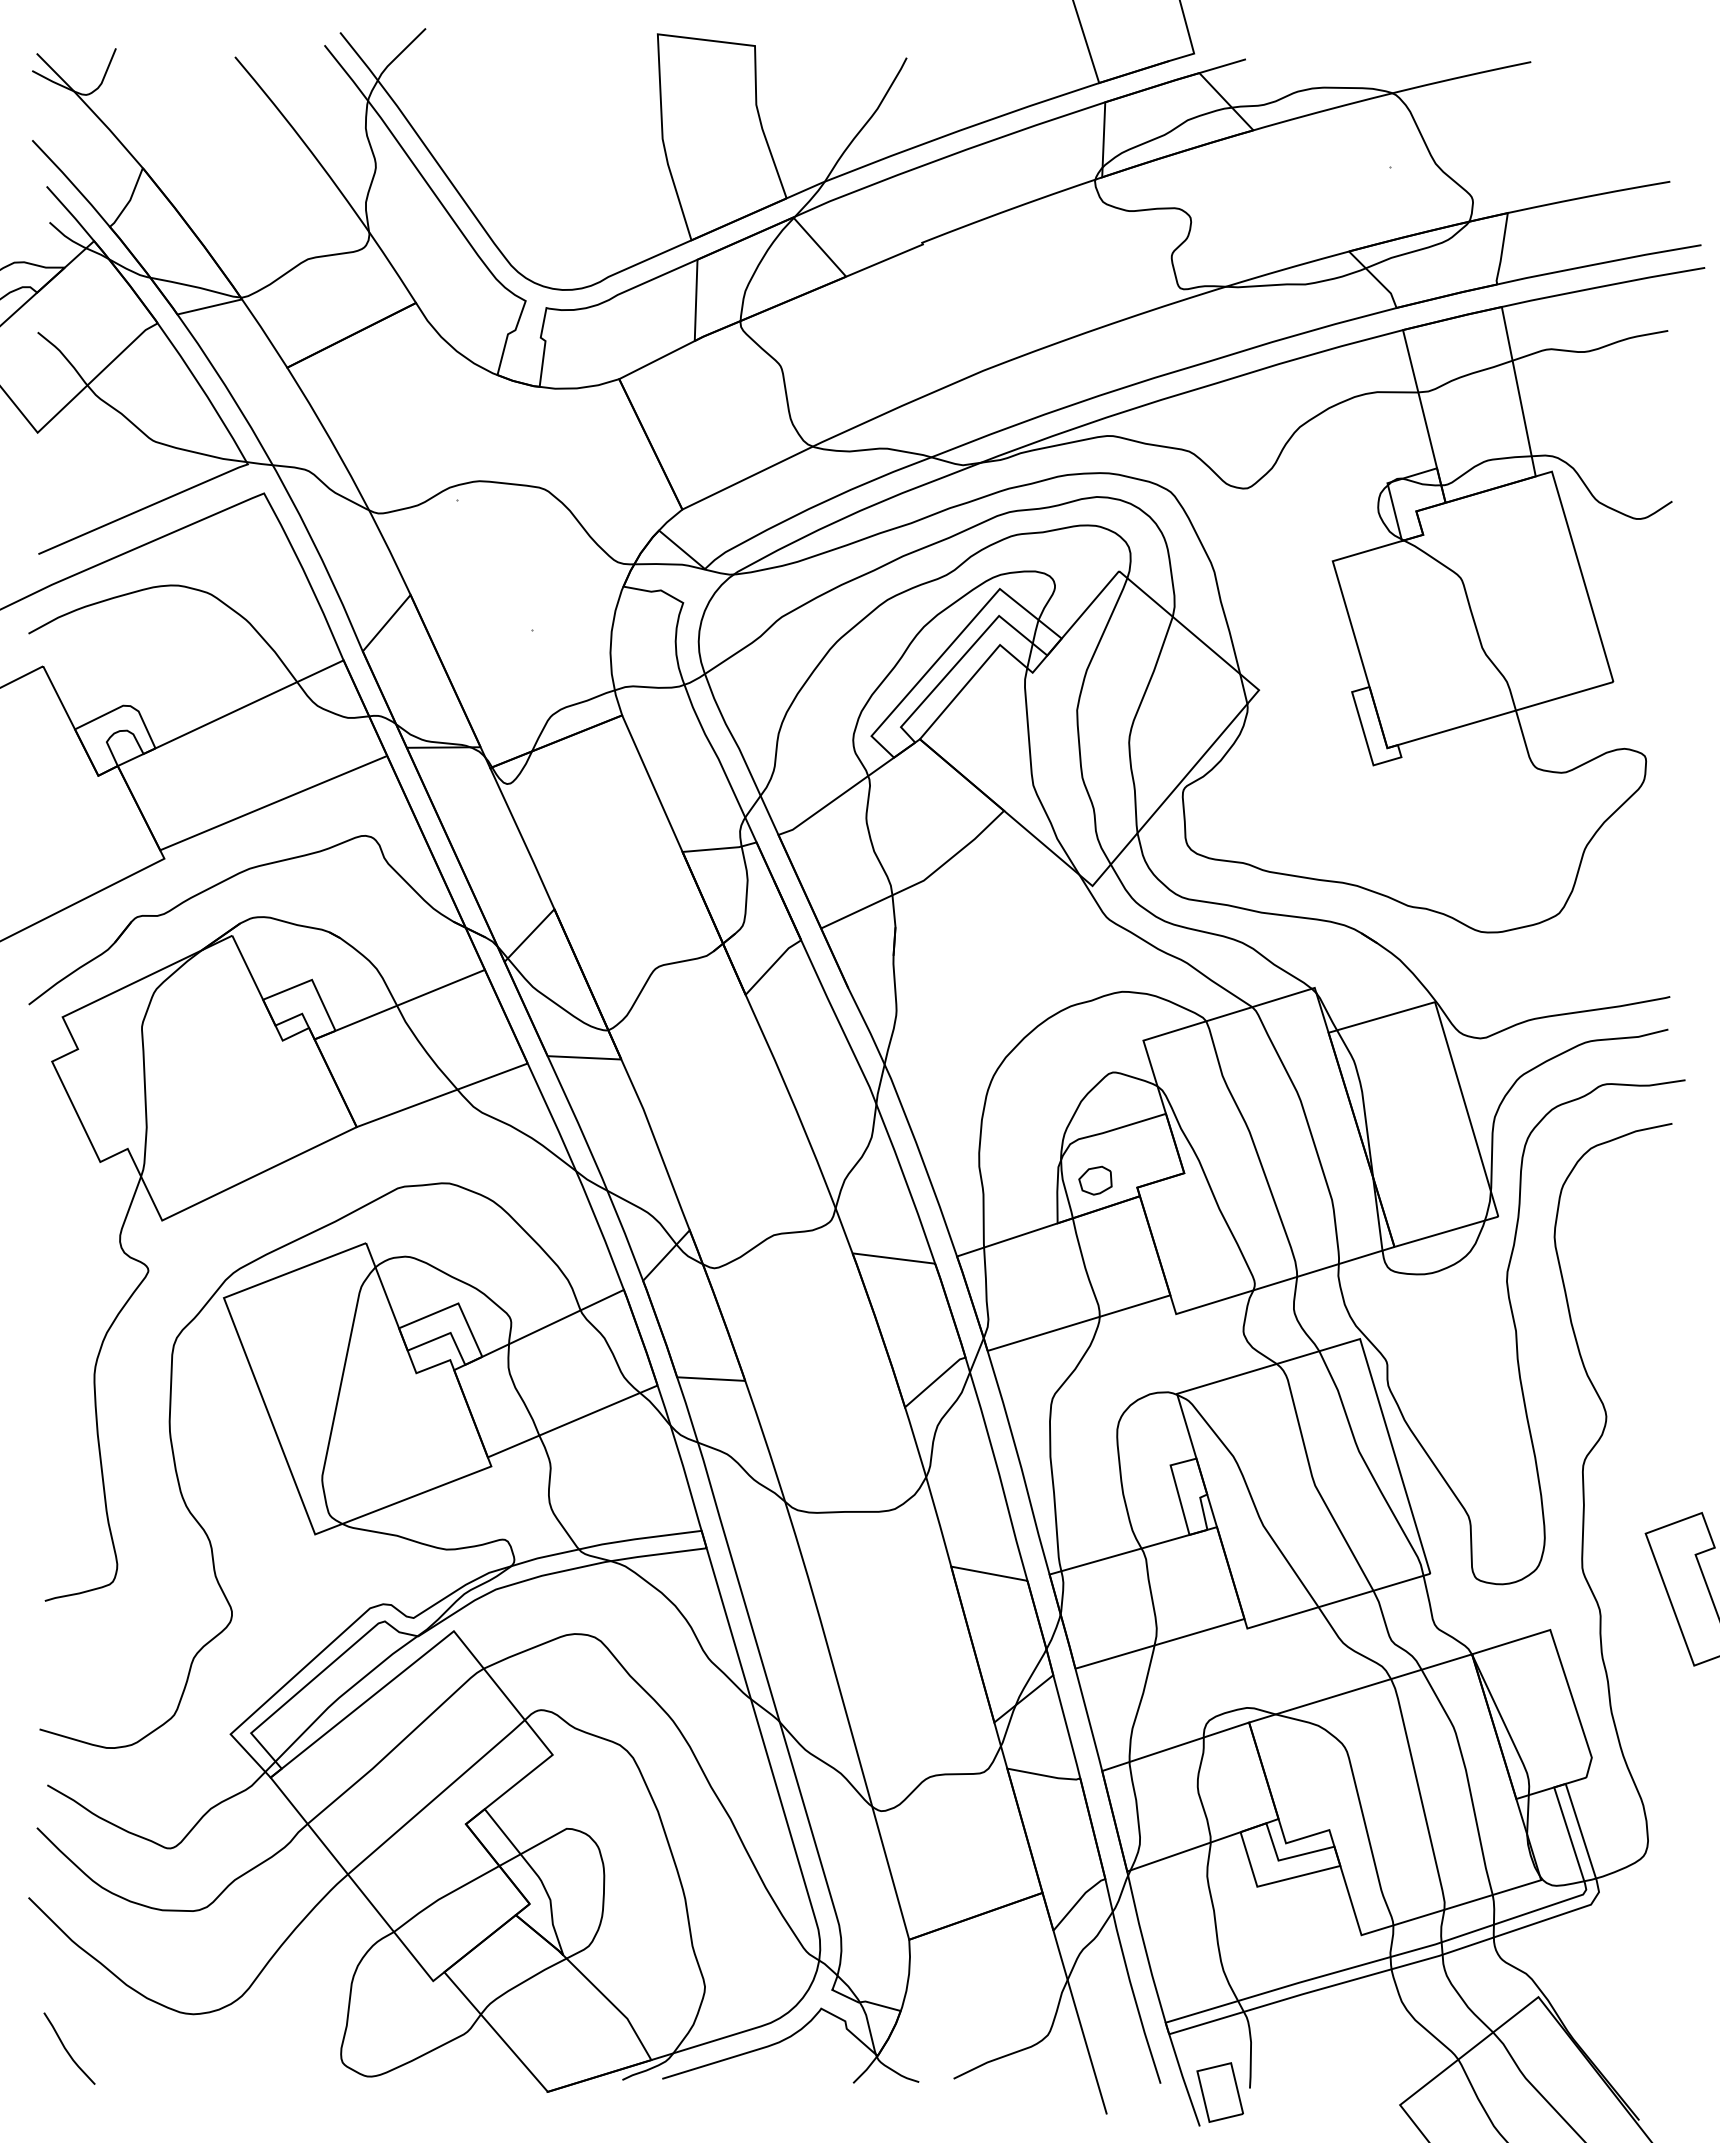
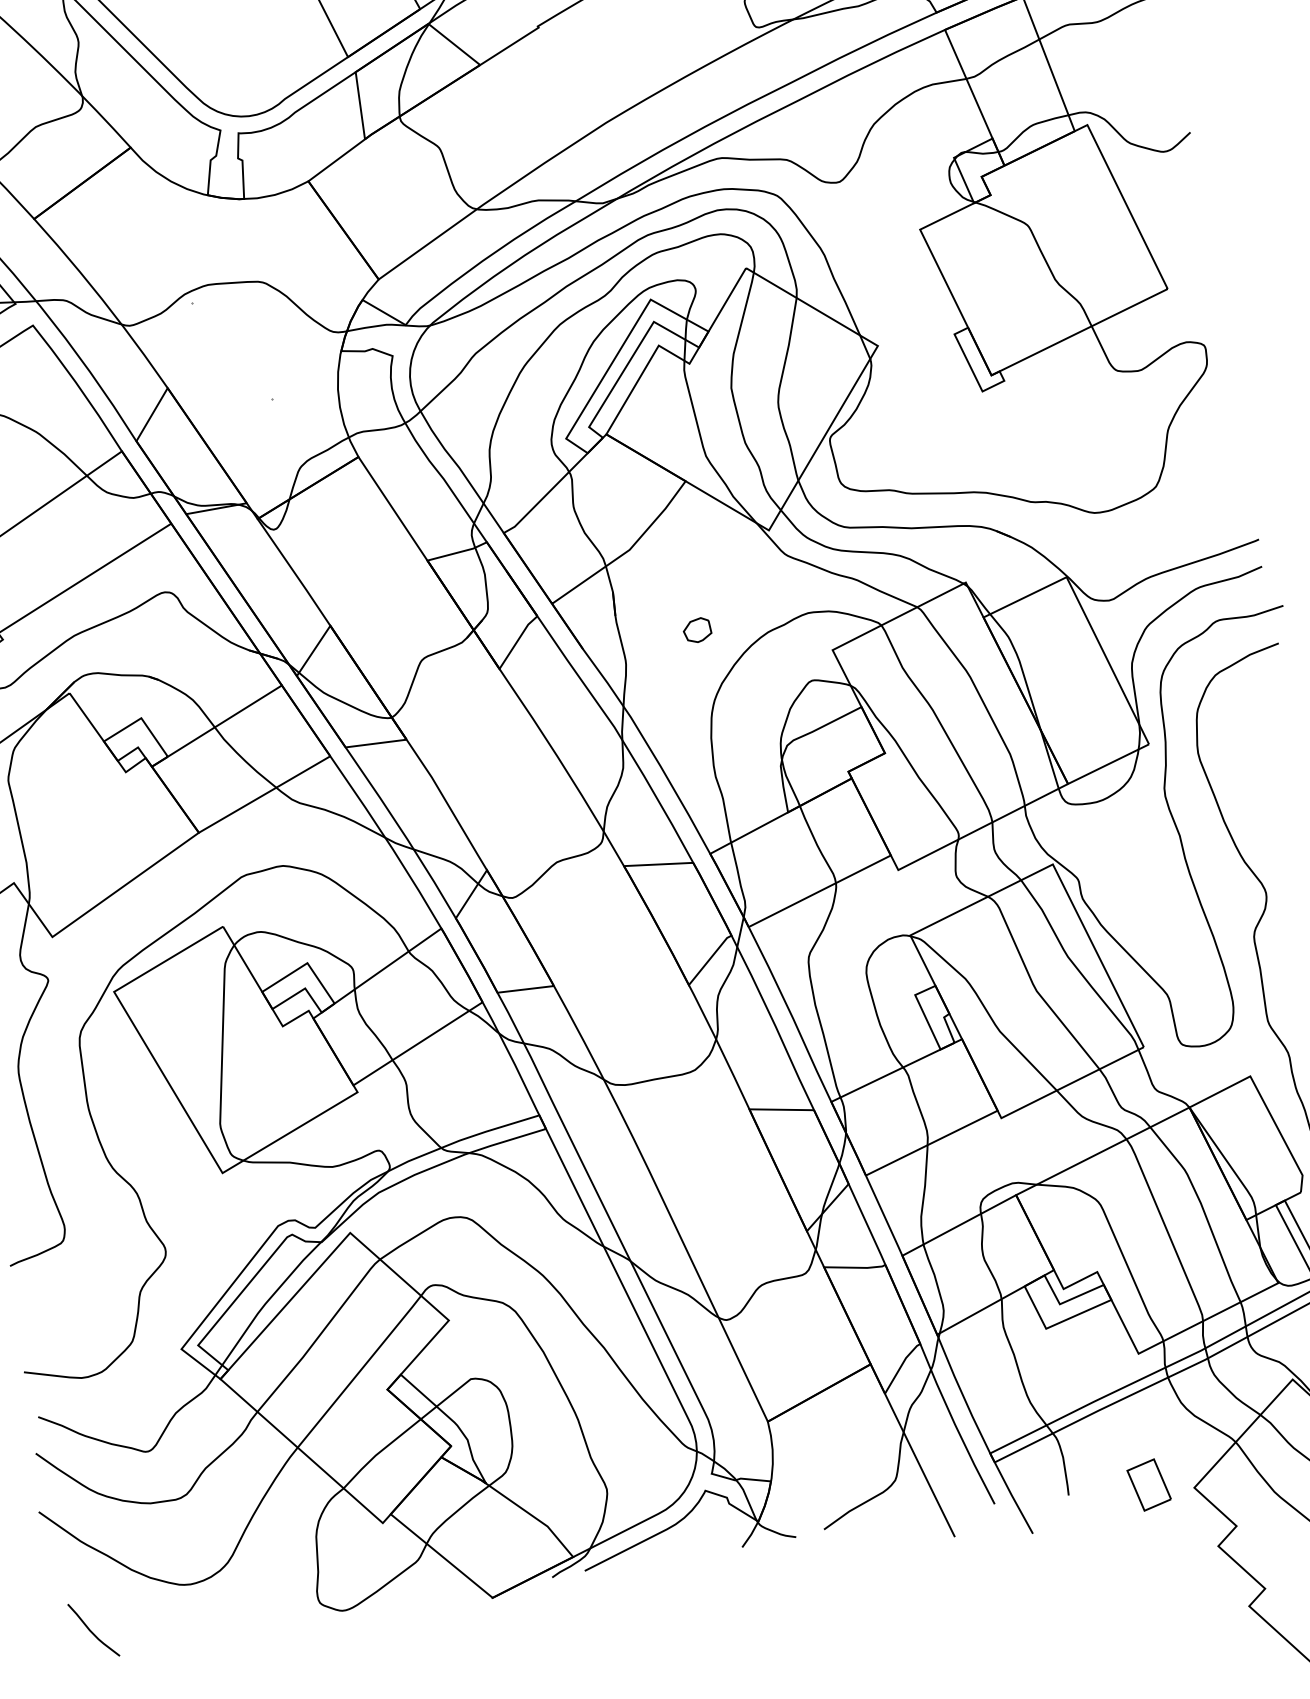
part: (1095, 1180) -> (697, 630), moved
part: (1219, 2092) -> (1148, 1485), moved

